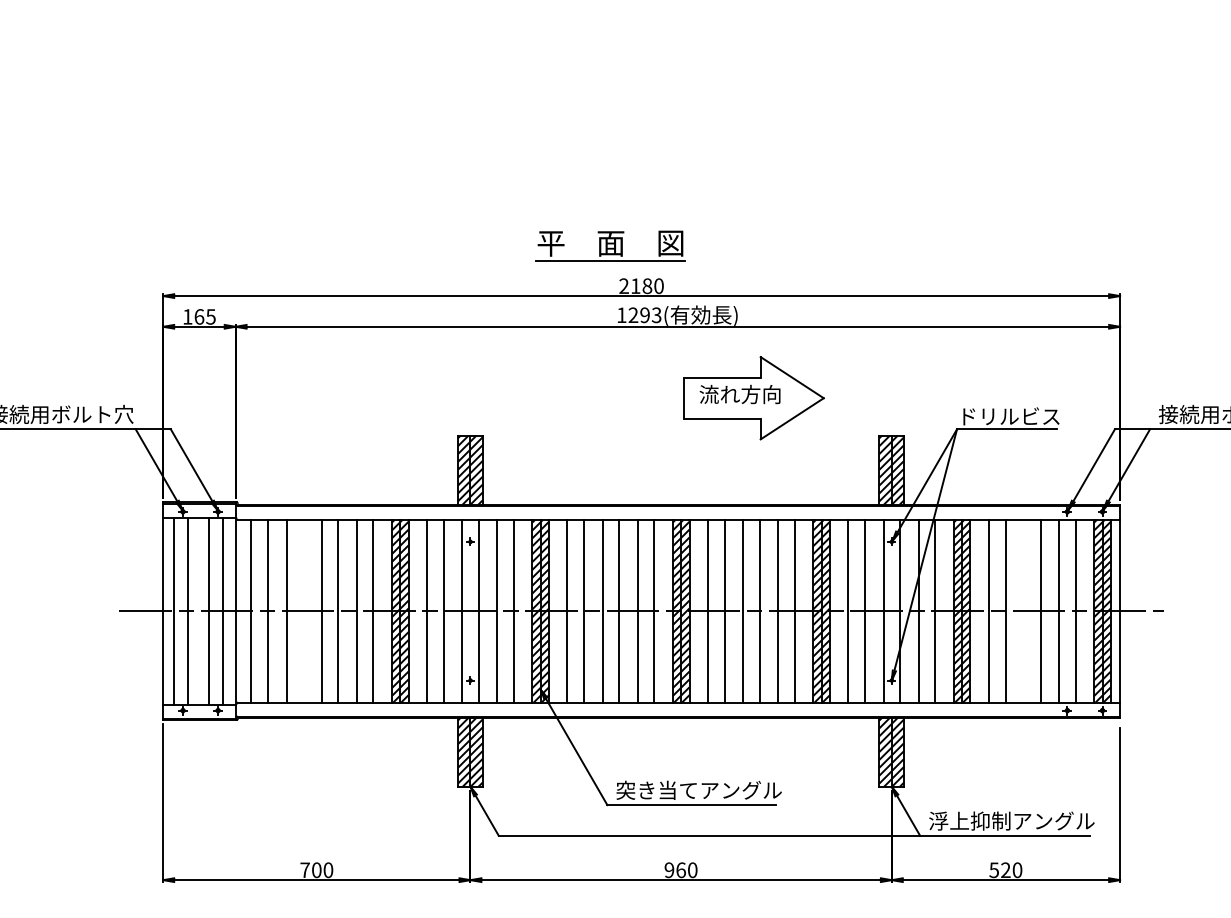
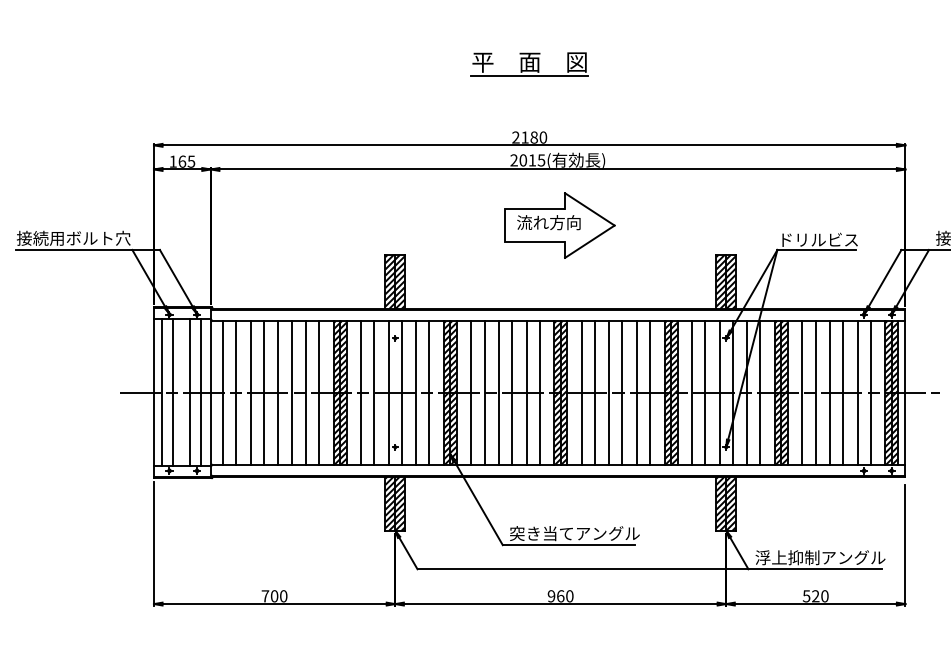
part: (610, 245) -> (529, 63), moved
text: (639, 315) -> (528, 160), 1293( -> 2015(
part: (753, 398) -> (559, 225), moved
line: (303, 610) -> (264, 392), added
line: (1023, 610) -> (829, 392), added

